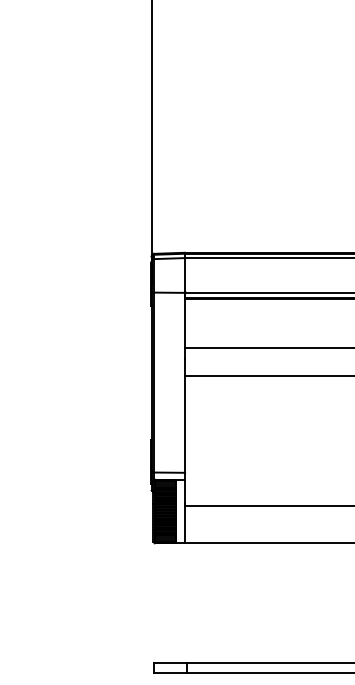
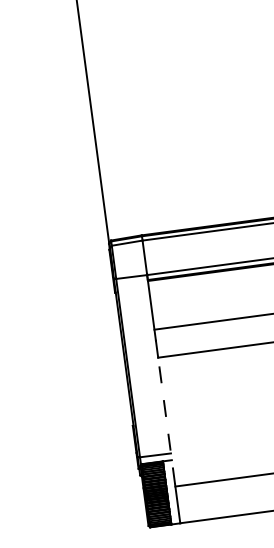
line: (185, 440) -> (167, 421), solid -> dashed

